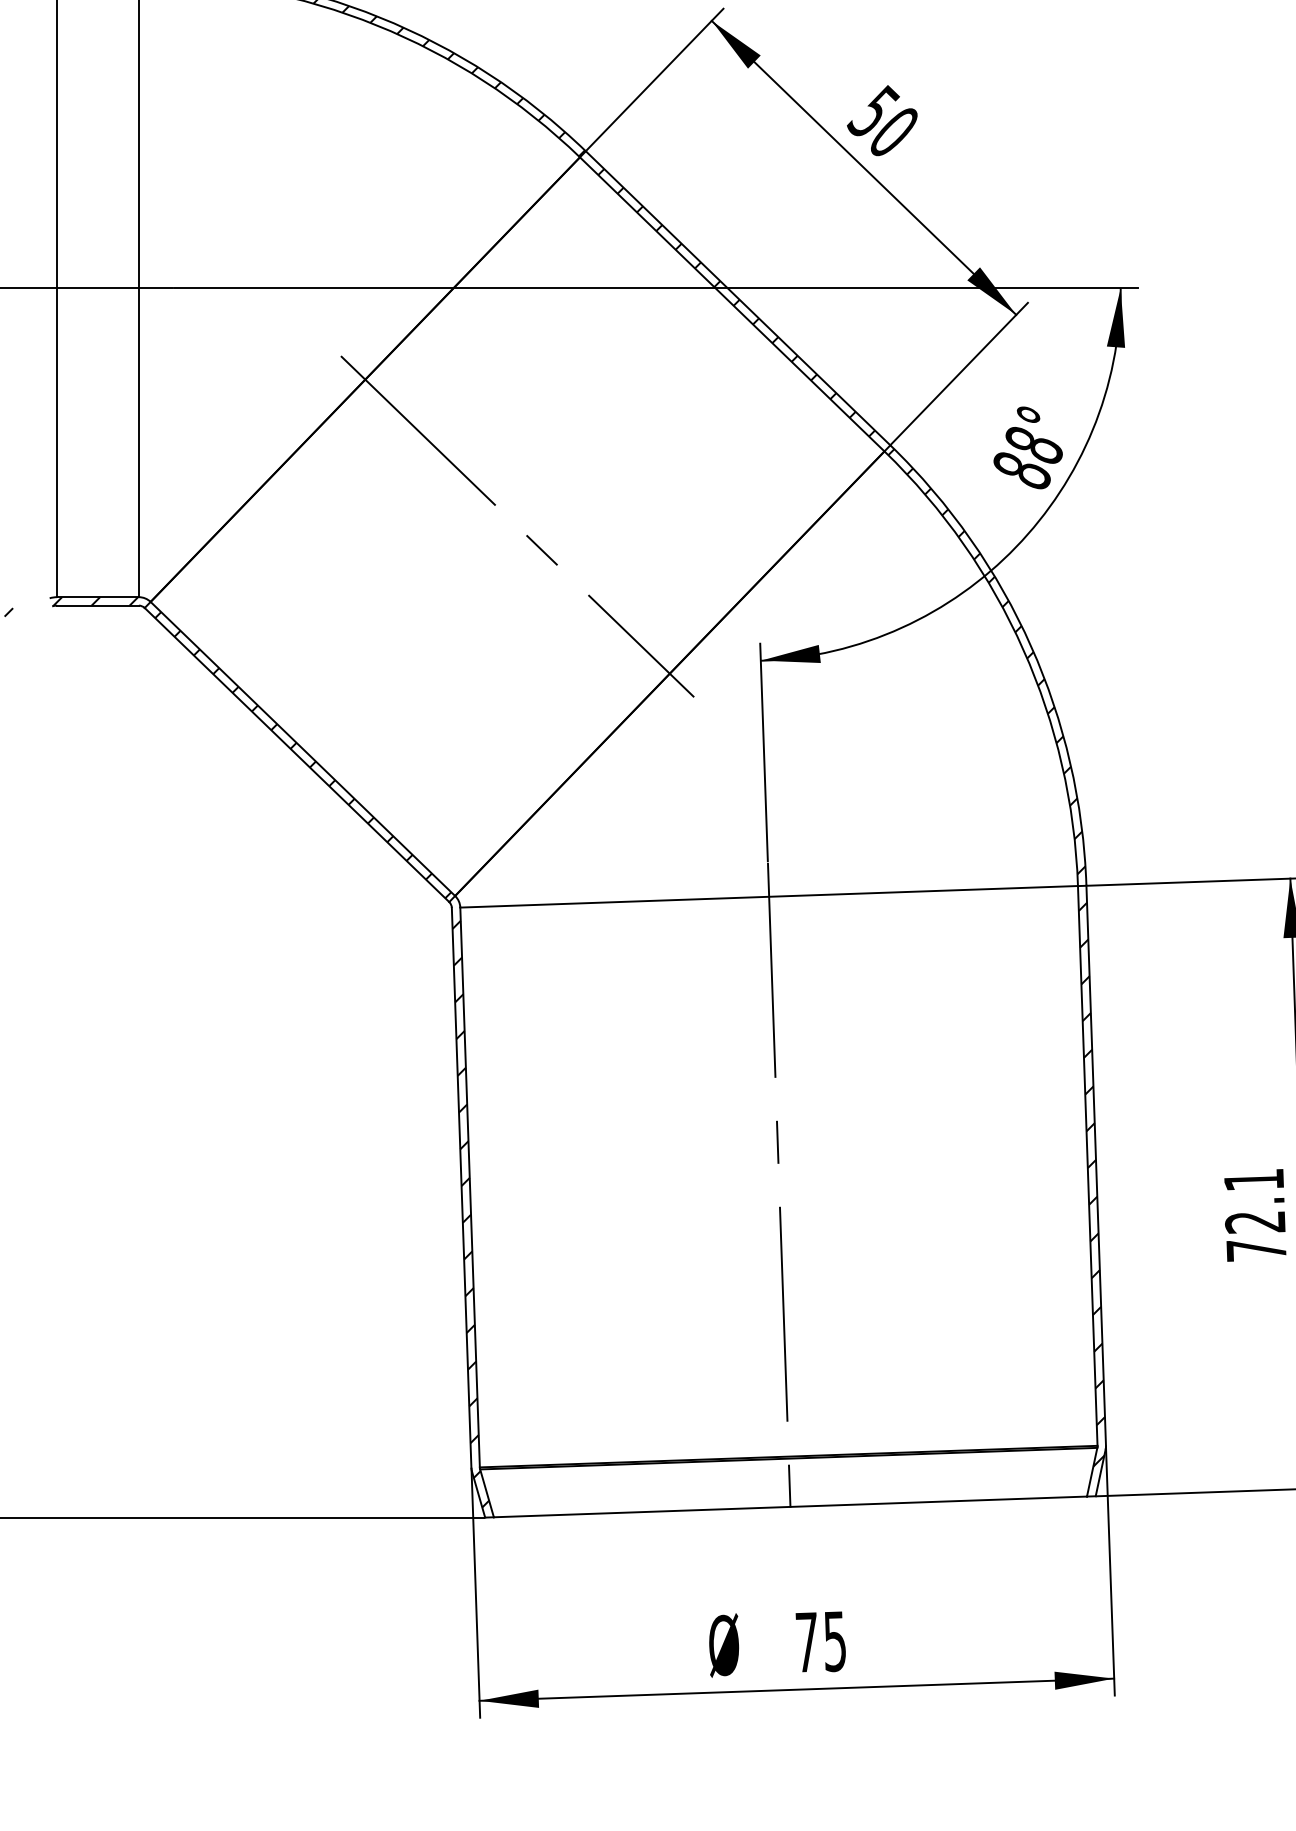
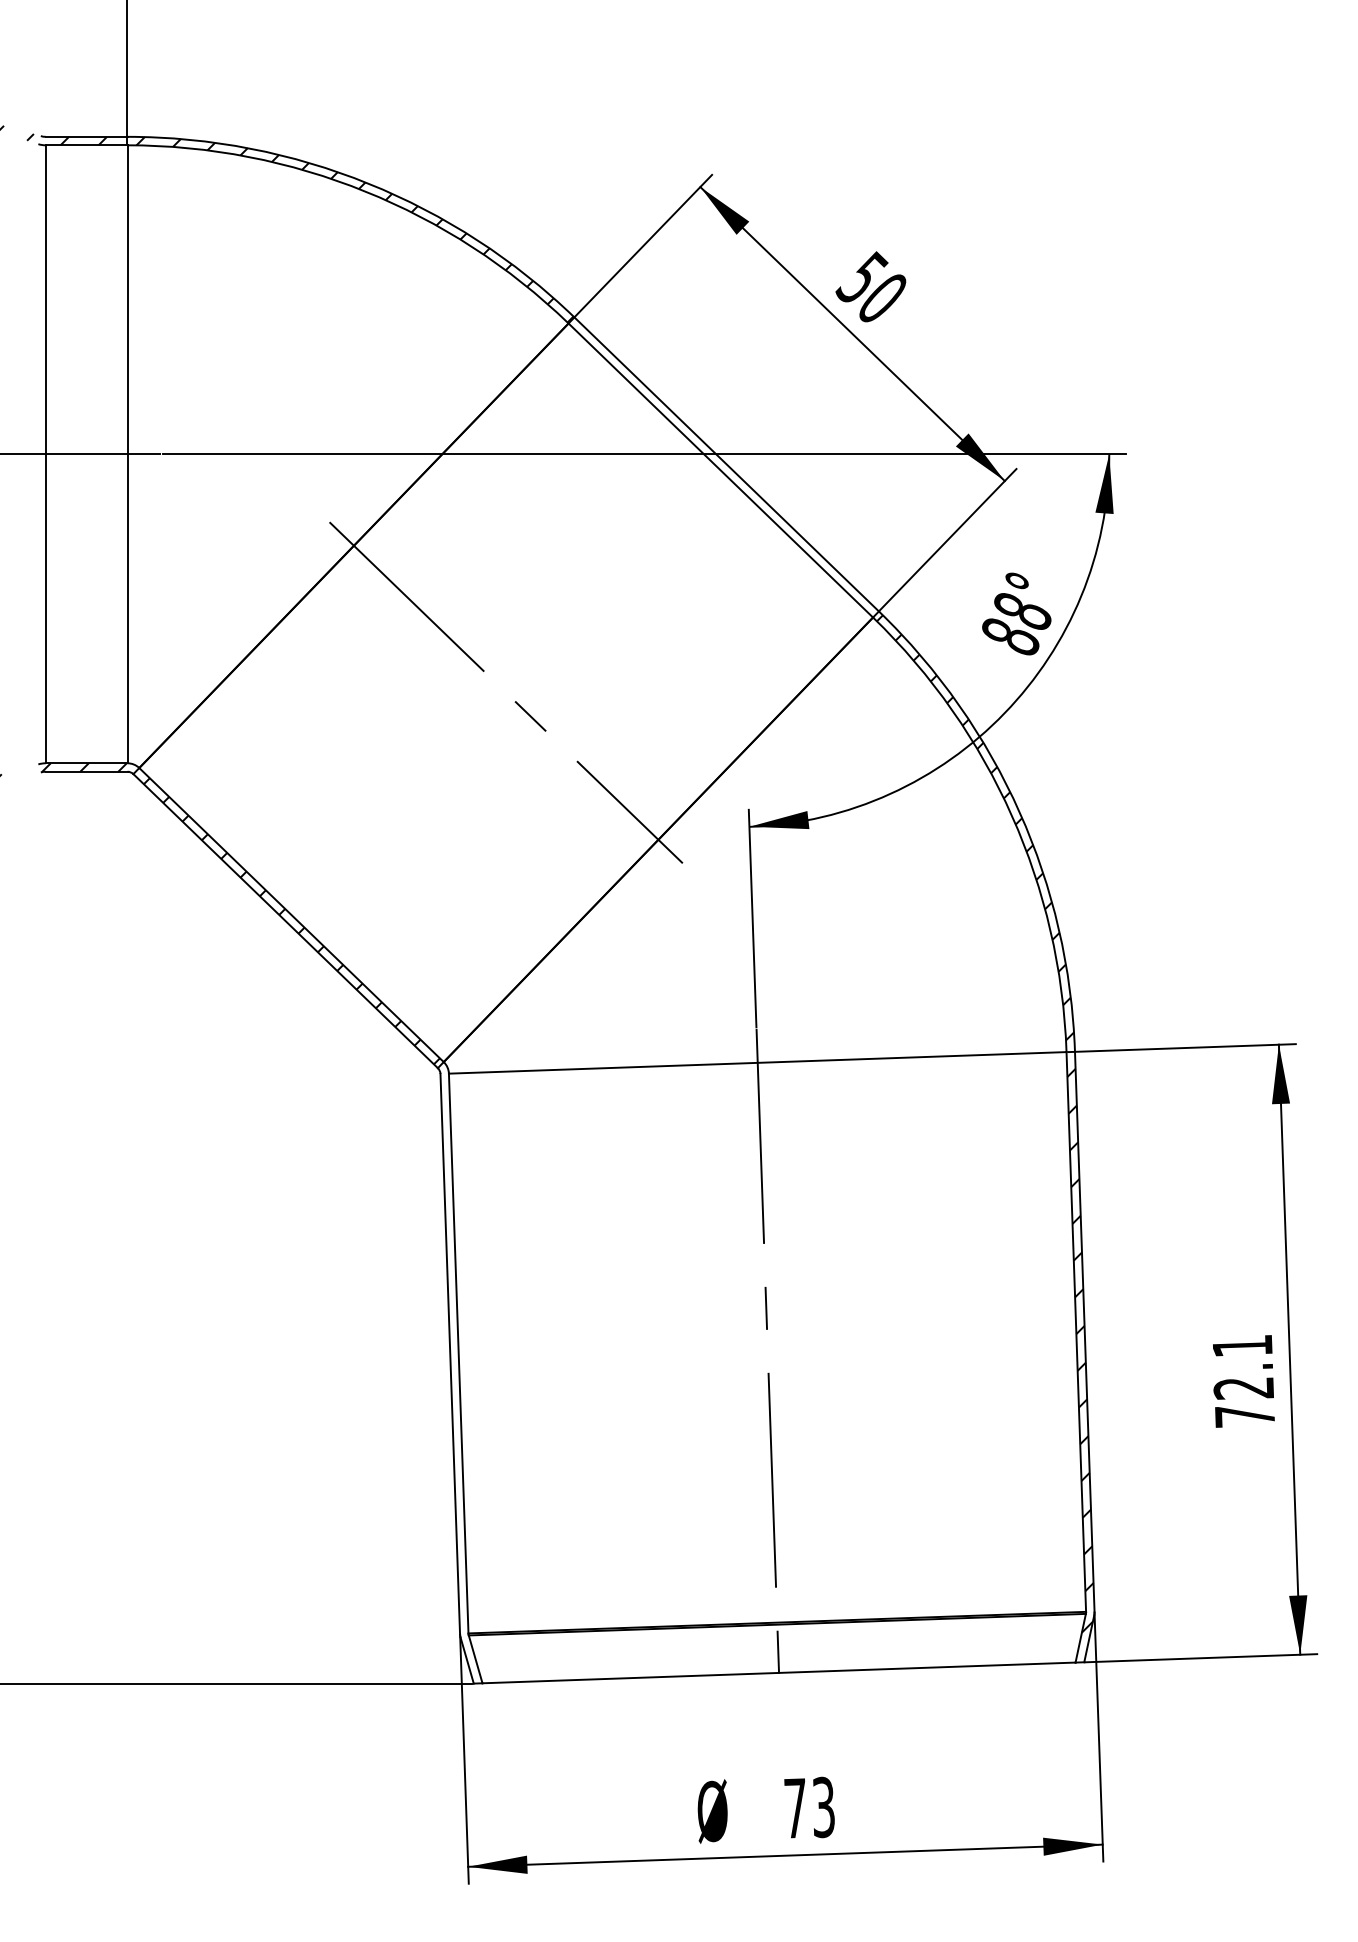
hatch: (735, 302) -> (724, 468), removed
hatch: (470, 1213) -> (459, 1379), removed
text: (834, 1640) -> (823, 1806), 75 -> 73

